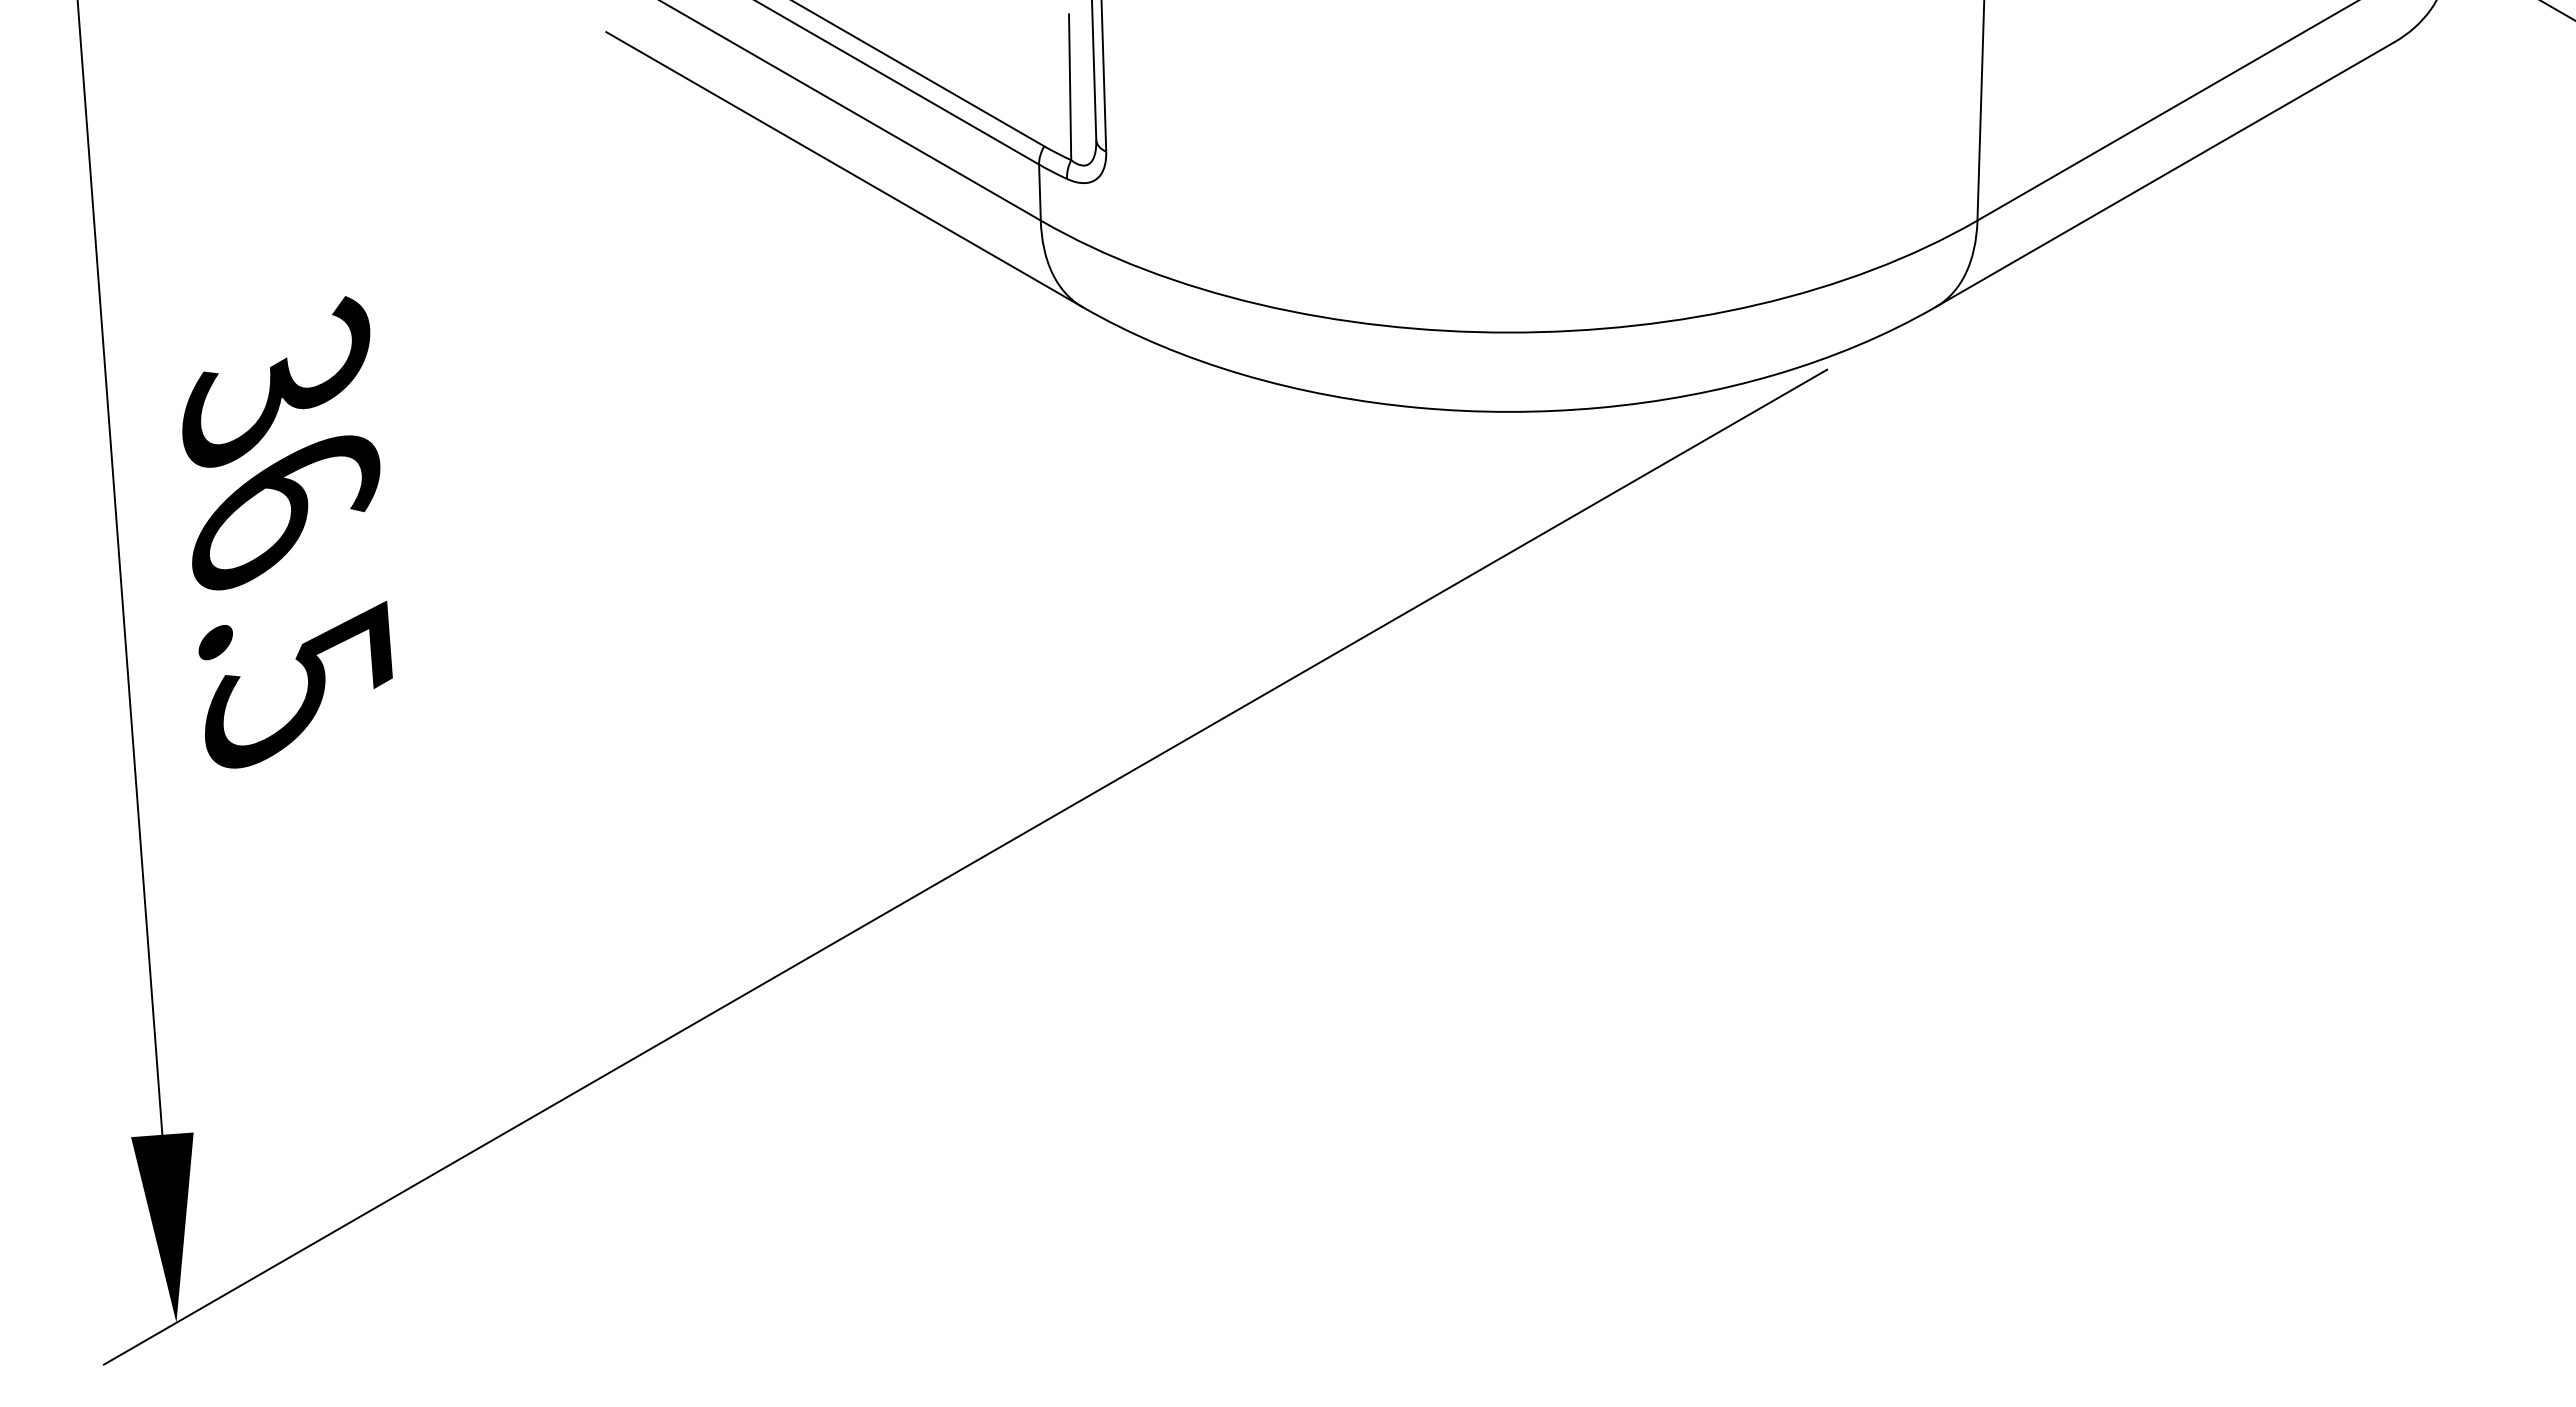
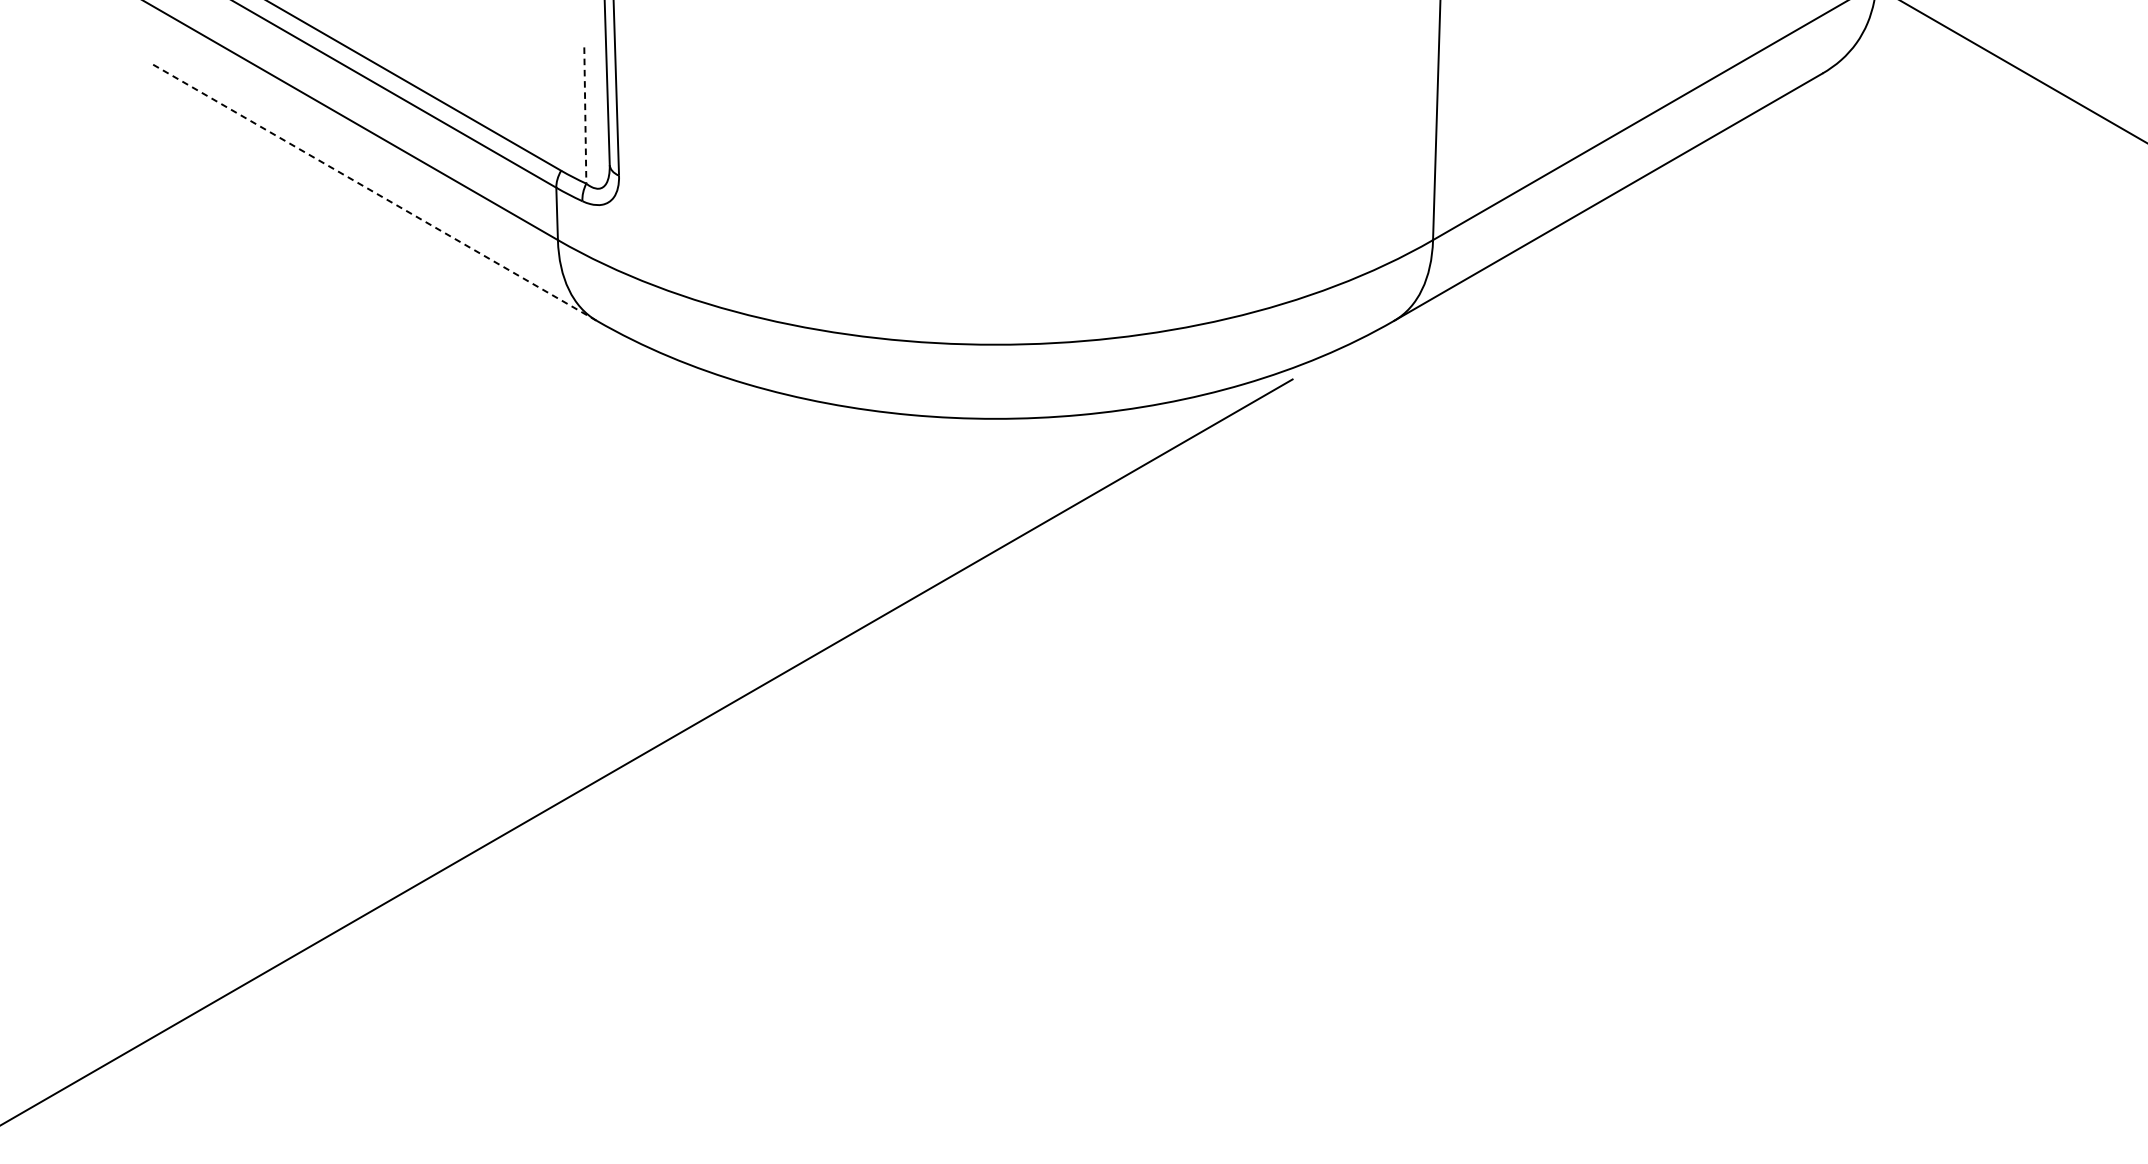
line: (1070, 87) -> (585, 115), solid -> dashed
line: (844, 169) -> (374, 192), solid -> dashed

